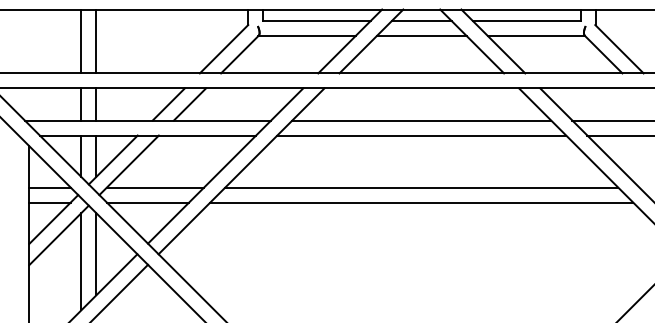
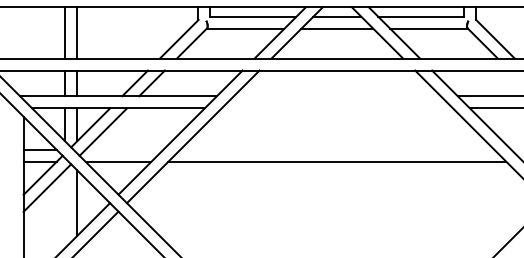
line: (421, 120) -> (337, 96), removed
line: (421, 135) -> (337, 108), removed
line: (155, 187) -> (124, 149), removed
line: (421, 187) -> (337, 149), removed
line: (81, 261) -> (65, 208), removed

